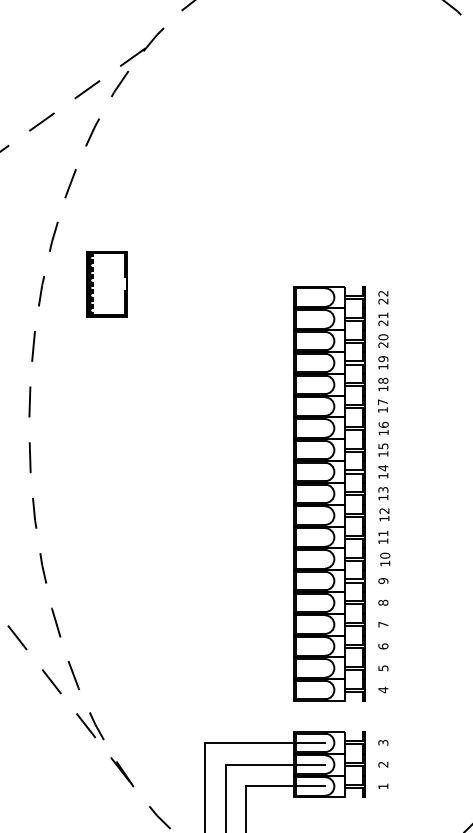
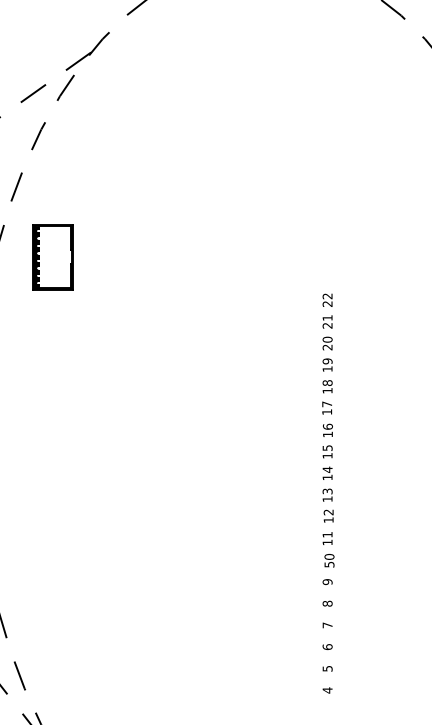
part: (106, 284) -> (52, 257), moved
part: (329, 493) -> (274, 495), removed
text: (385, 563) -> (329, 564), 10 -> 50

